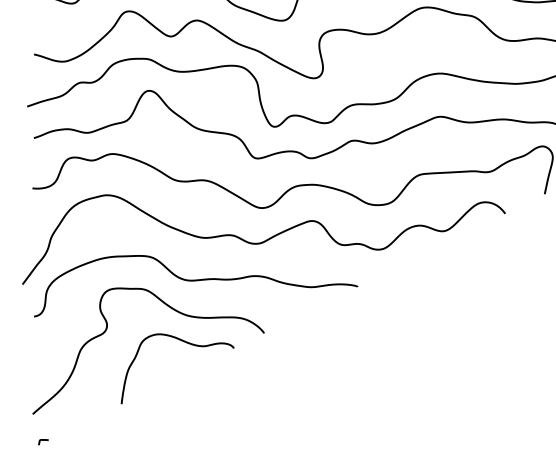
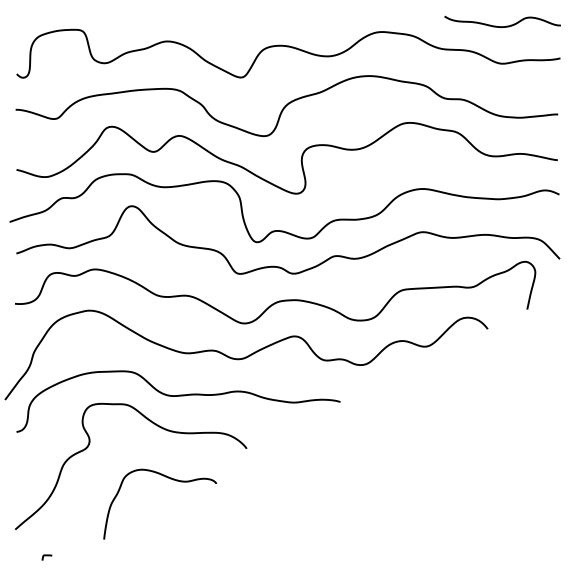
curve: (187, 344) -> (170, 479), moved
curve: (42, 441) -> (46, 556), moved

